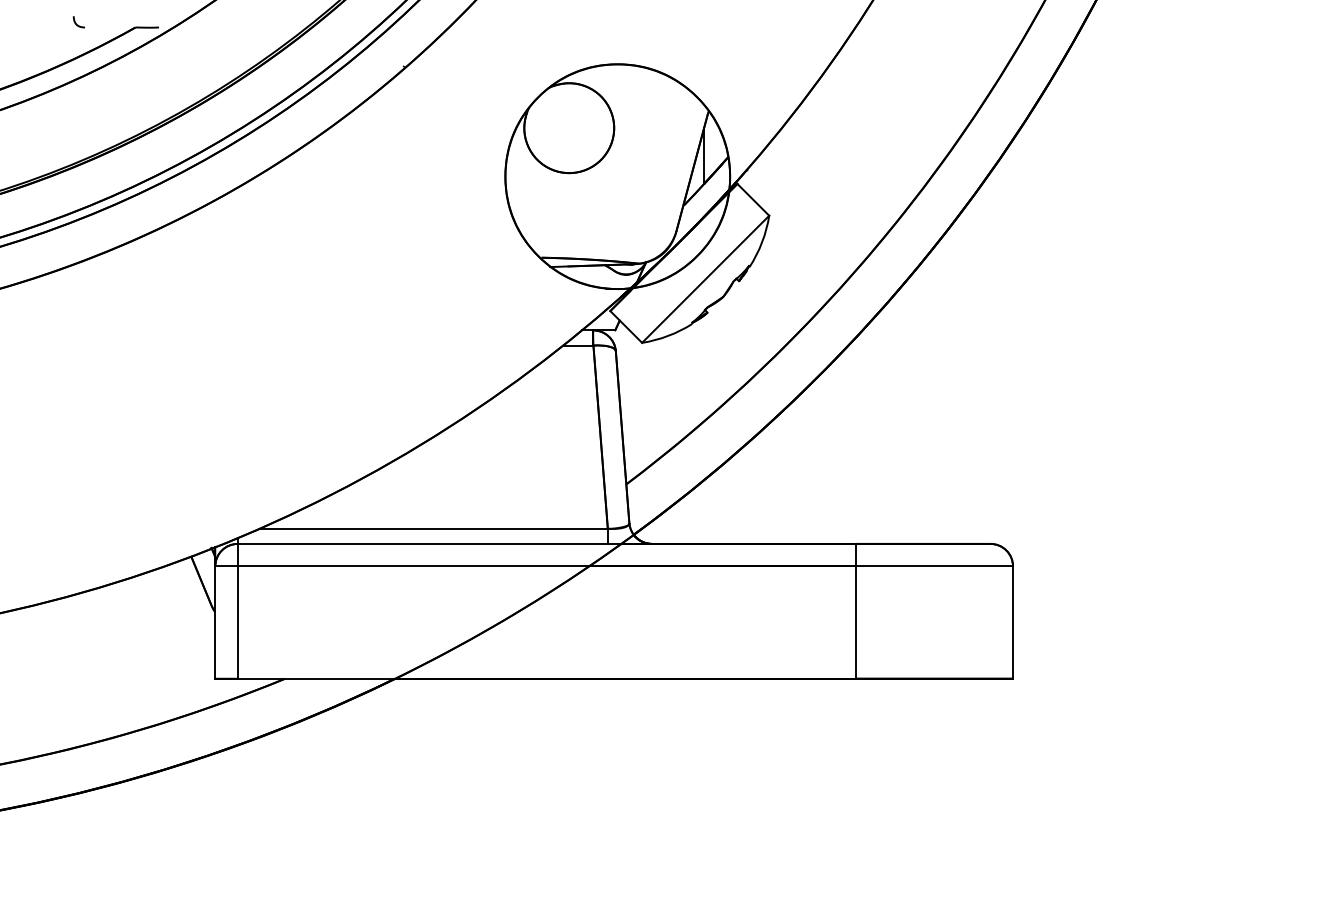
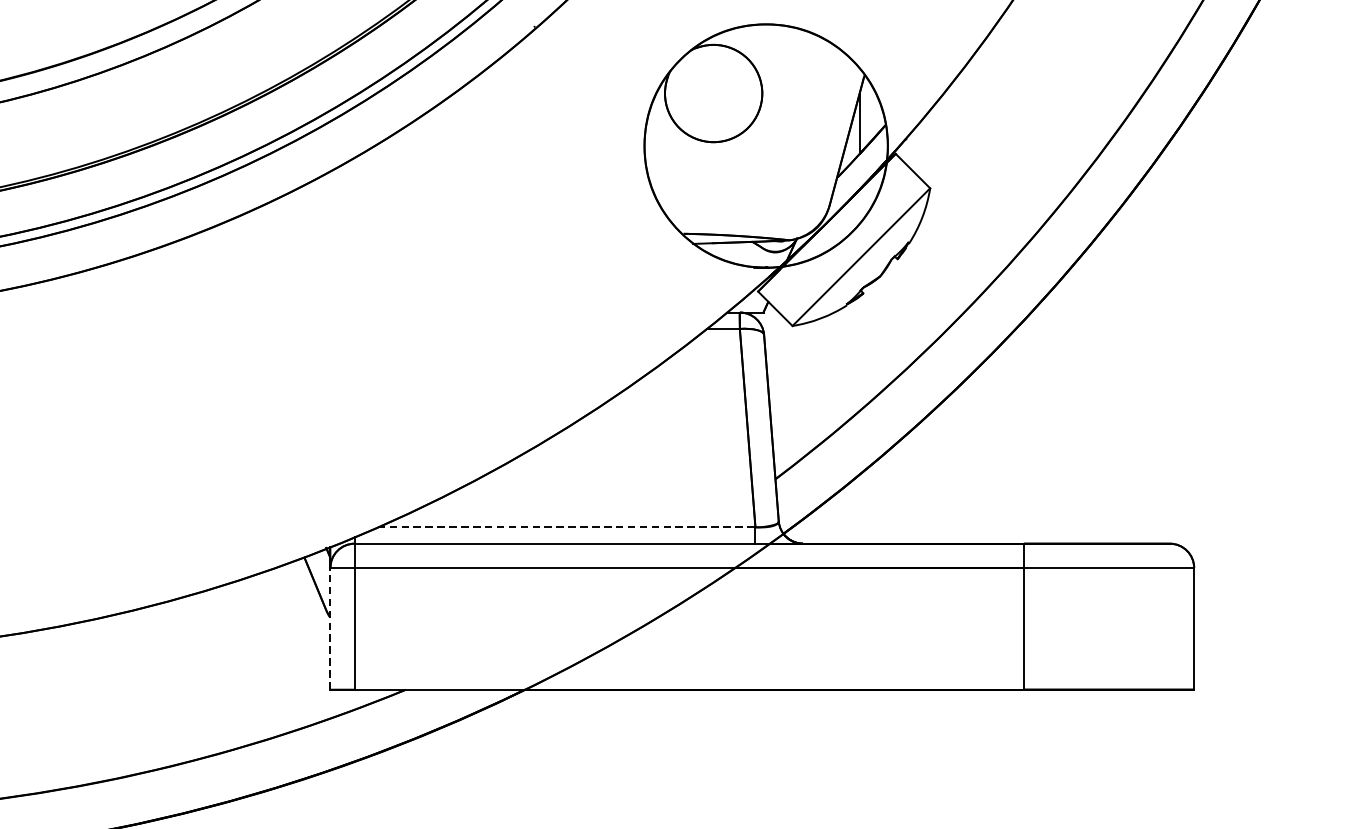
line: (433, 528) -> (566, 526), solid -> dashed
line: (215, 622) -> (330, 628), solid -> dashed

